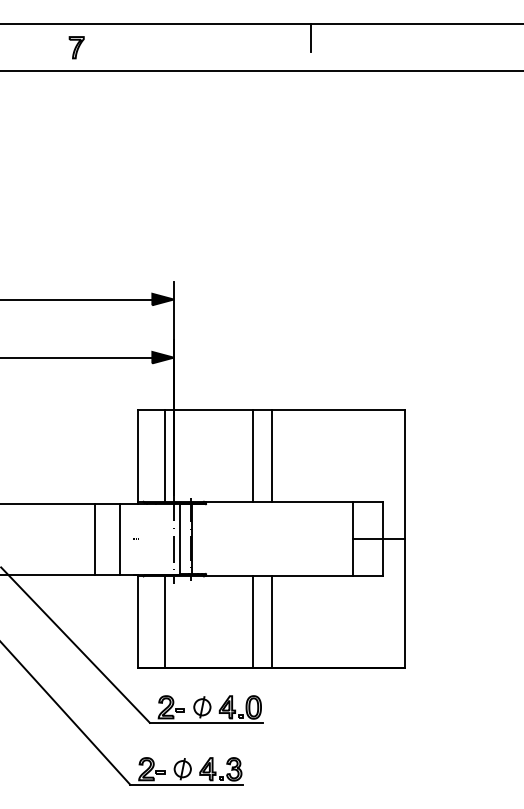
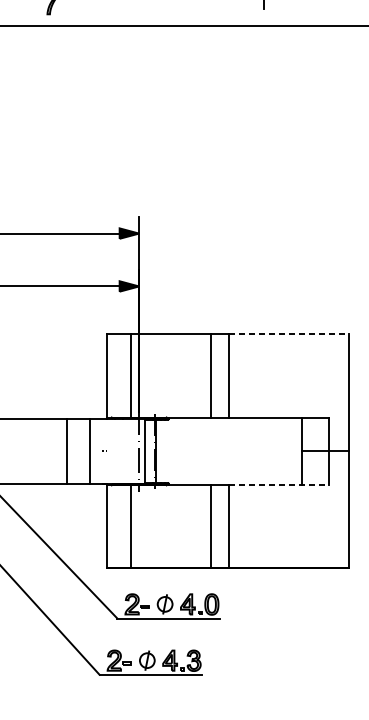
line: (338, 410) -> (288, 334), solid -> dashed
line: (328, 576) -> (279, 485), solid -> dashed

